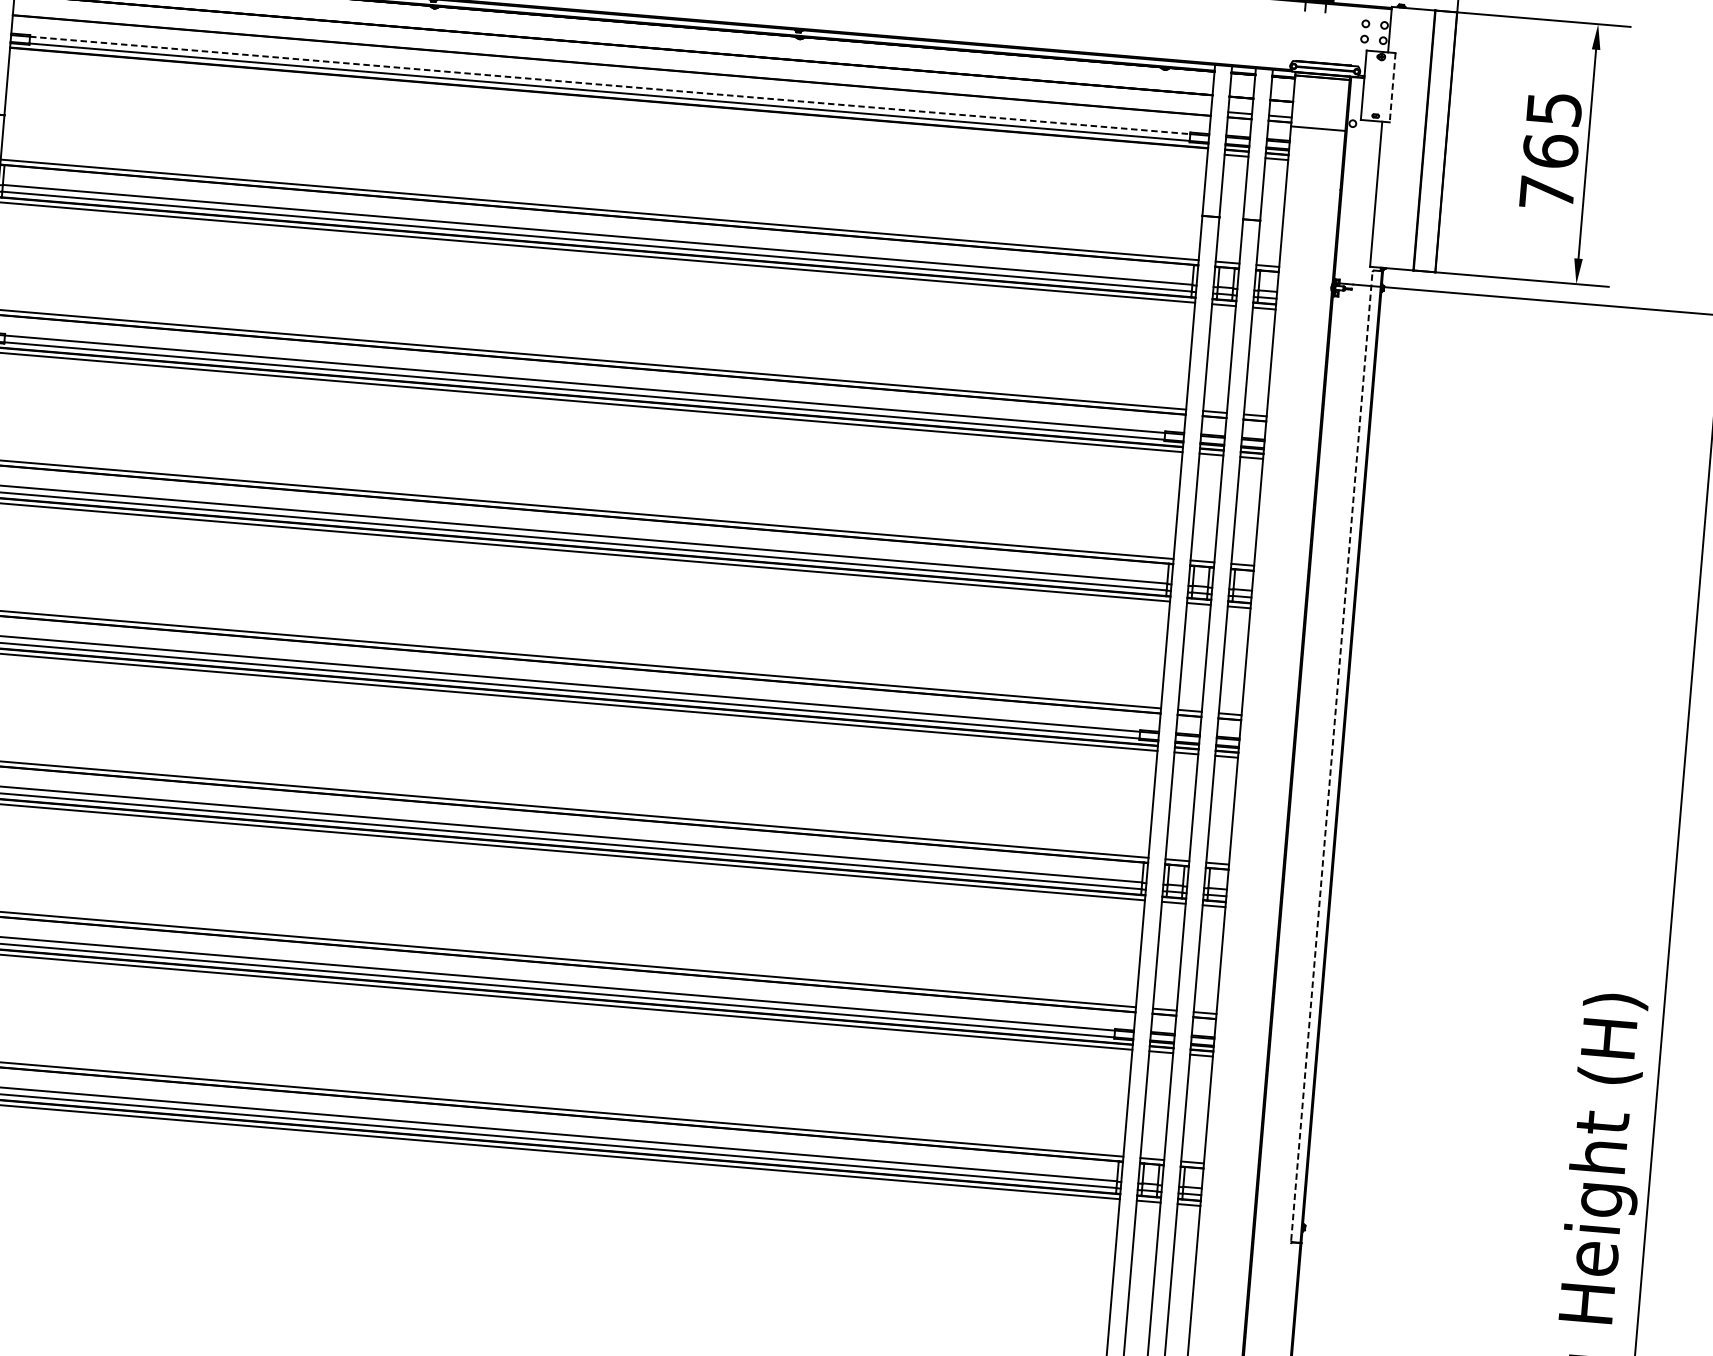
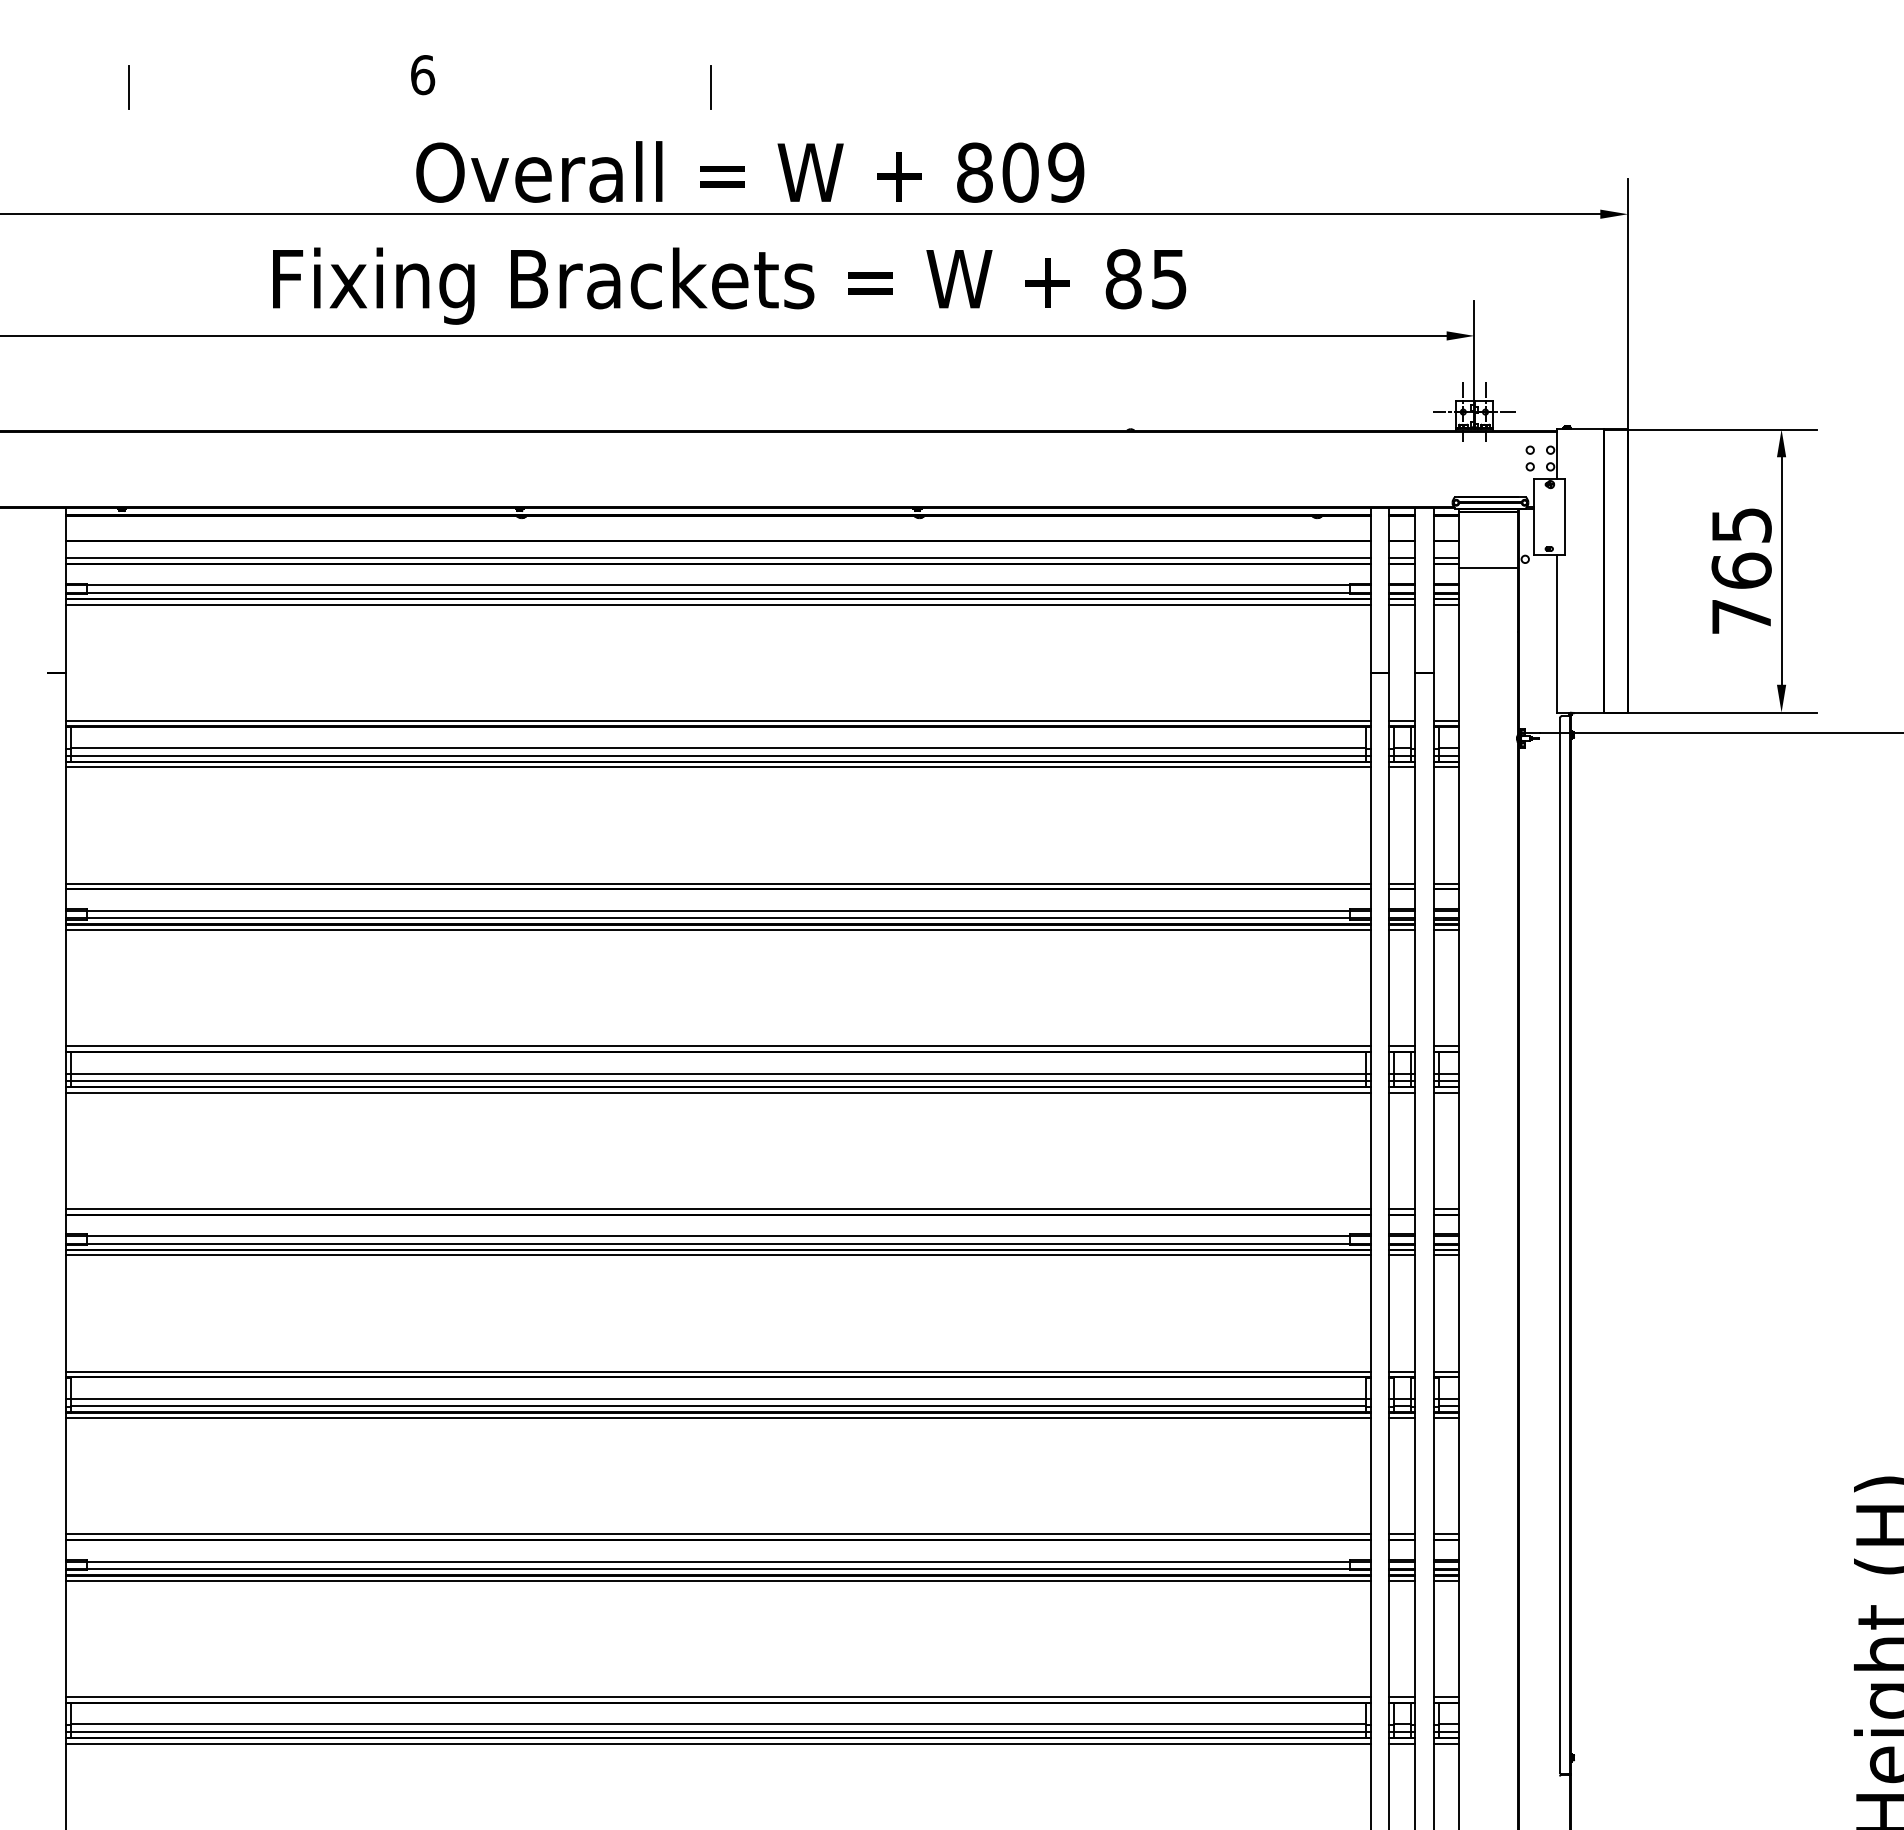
line: (612, 60) -> (718, 558), added
line: (610, 85) -> (718, 585), dashed -> solid
line: (1393, 87) -> (1565, 516), dashed -> solid
line: (608, 102) -> (718, 604), added
line: (1332, 755) -> (1560, 1244), dashed -> solid

